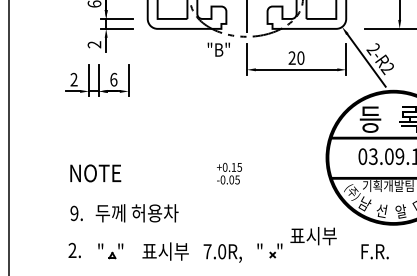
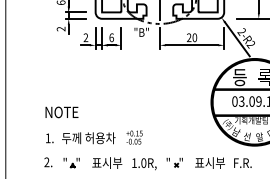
part: (96, 80) -> (100, 38), moved
text: (229, 173) -> (134, 137), moved
text: (73, 213) -> (47, 138), 9. -> 1.
text: (312, 235) -> (209, 162), moved
text: (207, 250) -> (134, 162), 7.0R, -> 1.0R,

